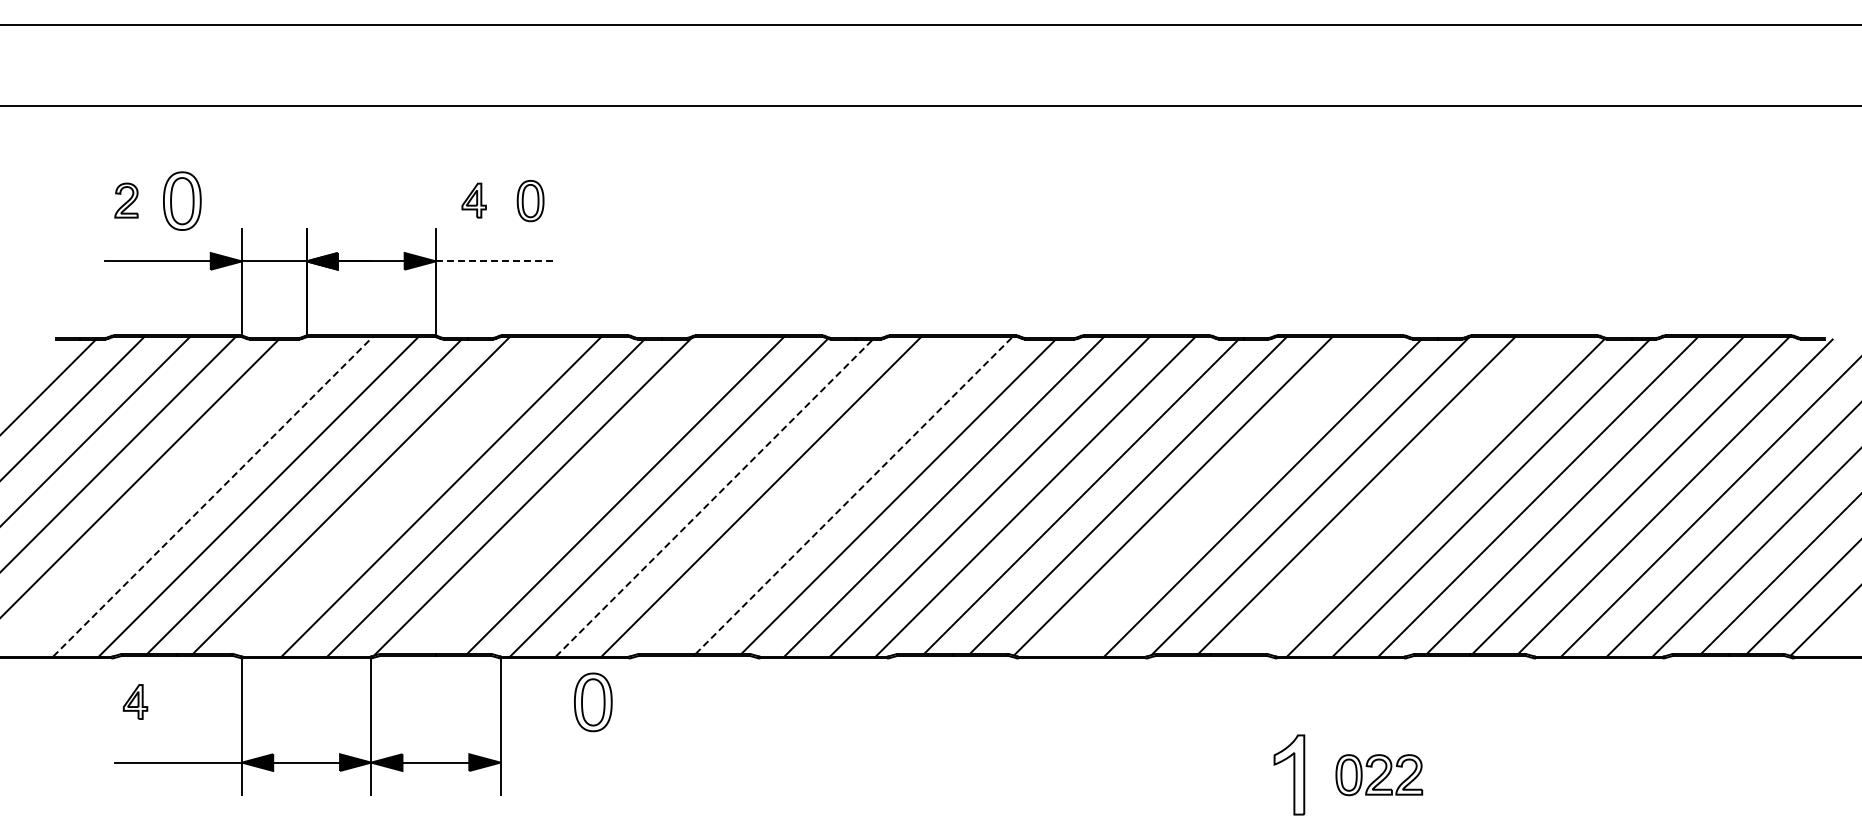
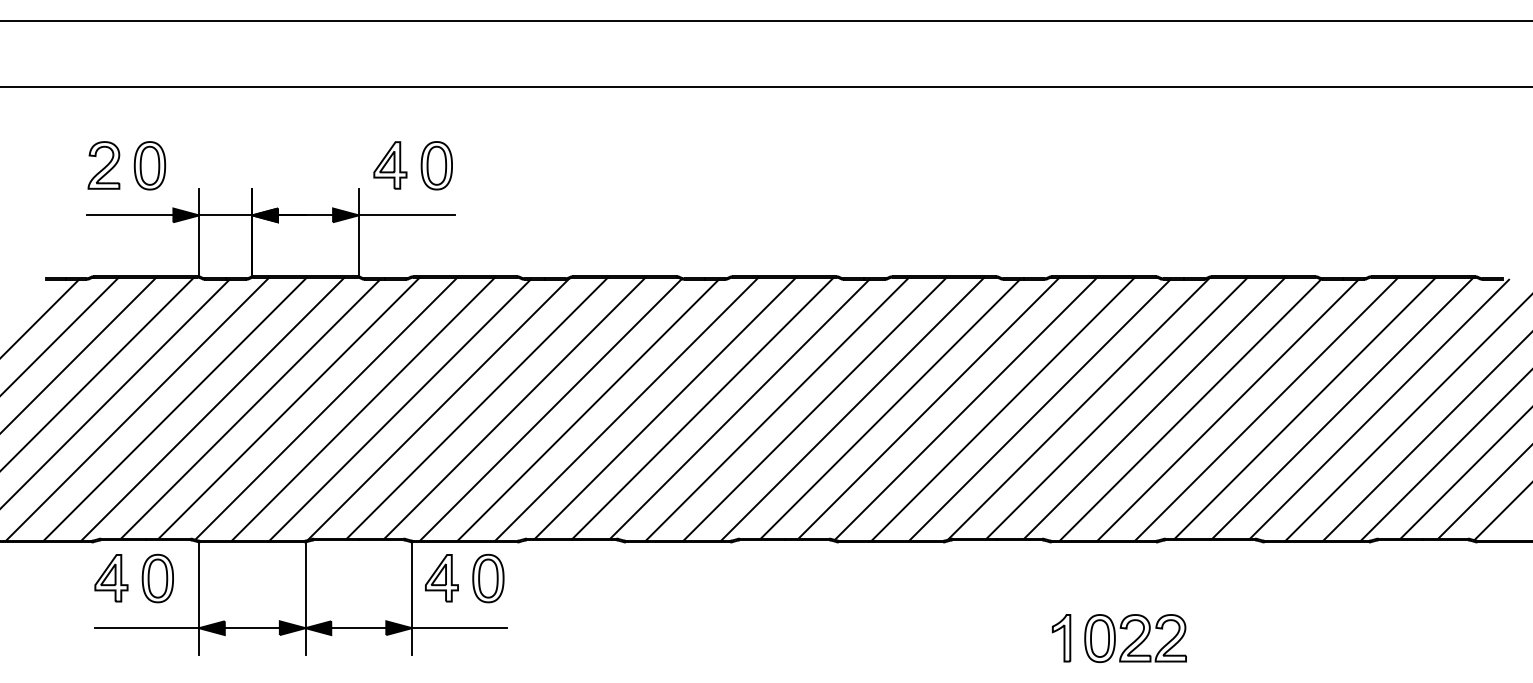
part: (126, 200) -> (103, 165), size x1.67
part: (473, 200) -> (389, 165), size x1.67
part: (530, 200) -> (436, 165), size x1.43
line: (494, 261) -> (407, 215), dashed -> solid
line: (579, 494) -> (477, 407), added
line: (807, 494) -> (664, 407), added
line: (1402, 494) -> (1154, 407), added
line: (396, 495) -> (326, 408), added
line: (854, 495) -> (703, 408), dashed -> solid
line: (167, 496) -> (137, 409), added
line: (213, 496) -> (175, 409), dashed -> solid
line: (1218, 496) -> (1003, 409), added
line: (714, 497) -> (588, 409), dashed -> solid
part: (135, 701) -> (111, 577), size x1.67
part: (536, 701) -> (441, 577), added
part: (191, 702) -> (157, 578), added
line: (557, 762) -> (458, 628), added
part: (1288, 774) -> (1060, 637), size x0.71
part: (1379, 774) -> (1135, 637), size x1.43

